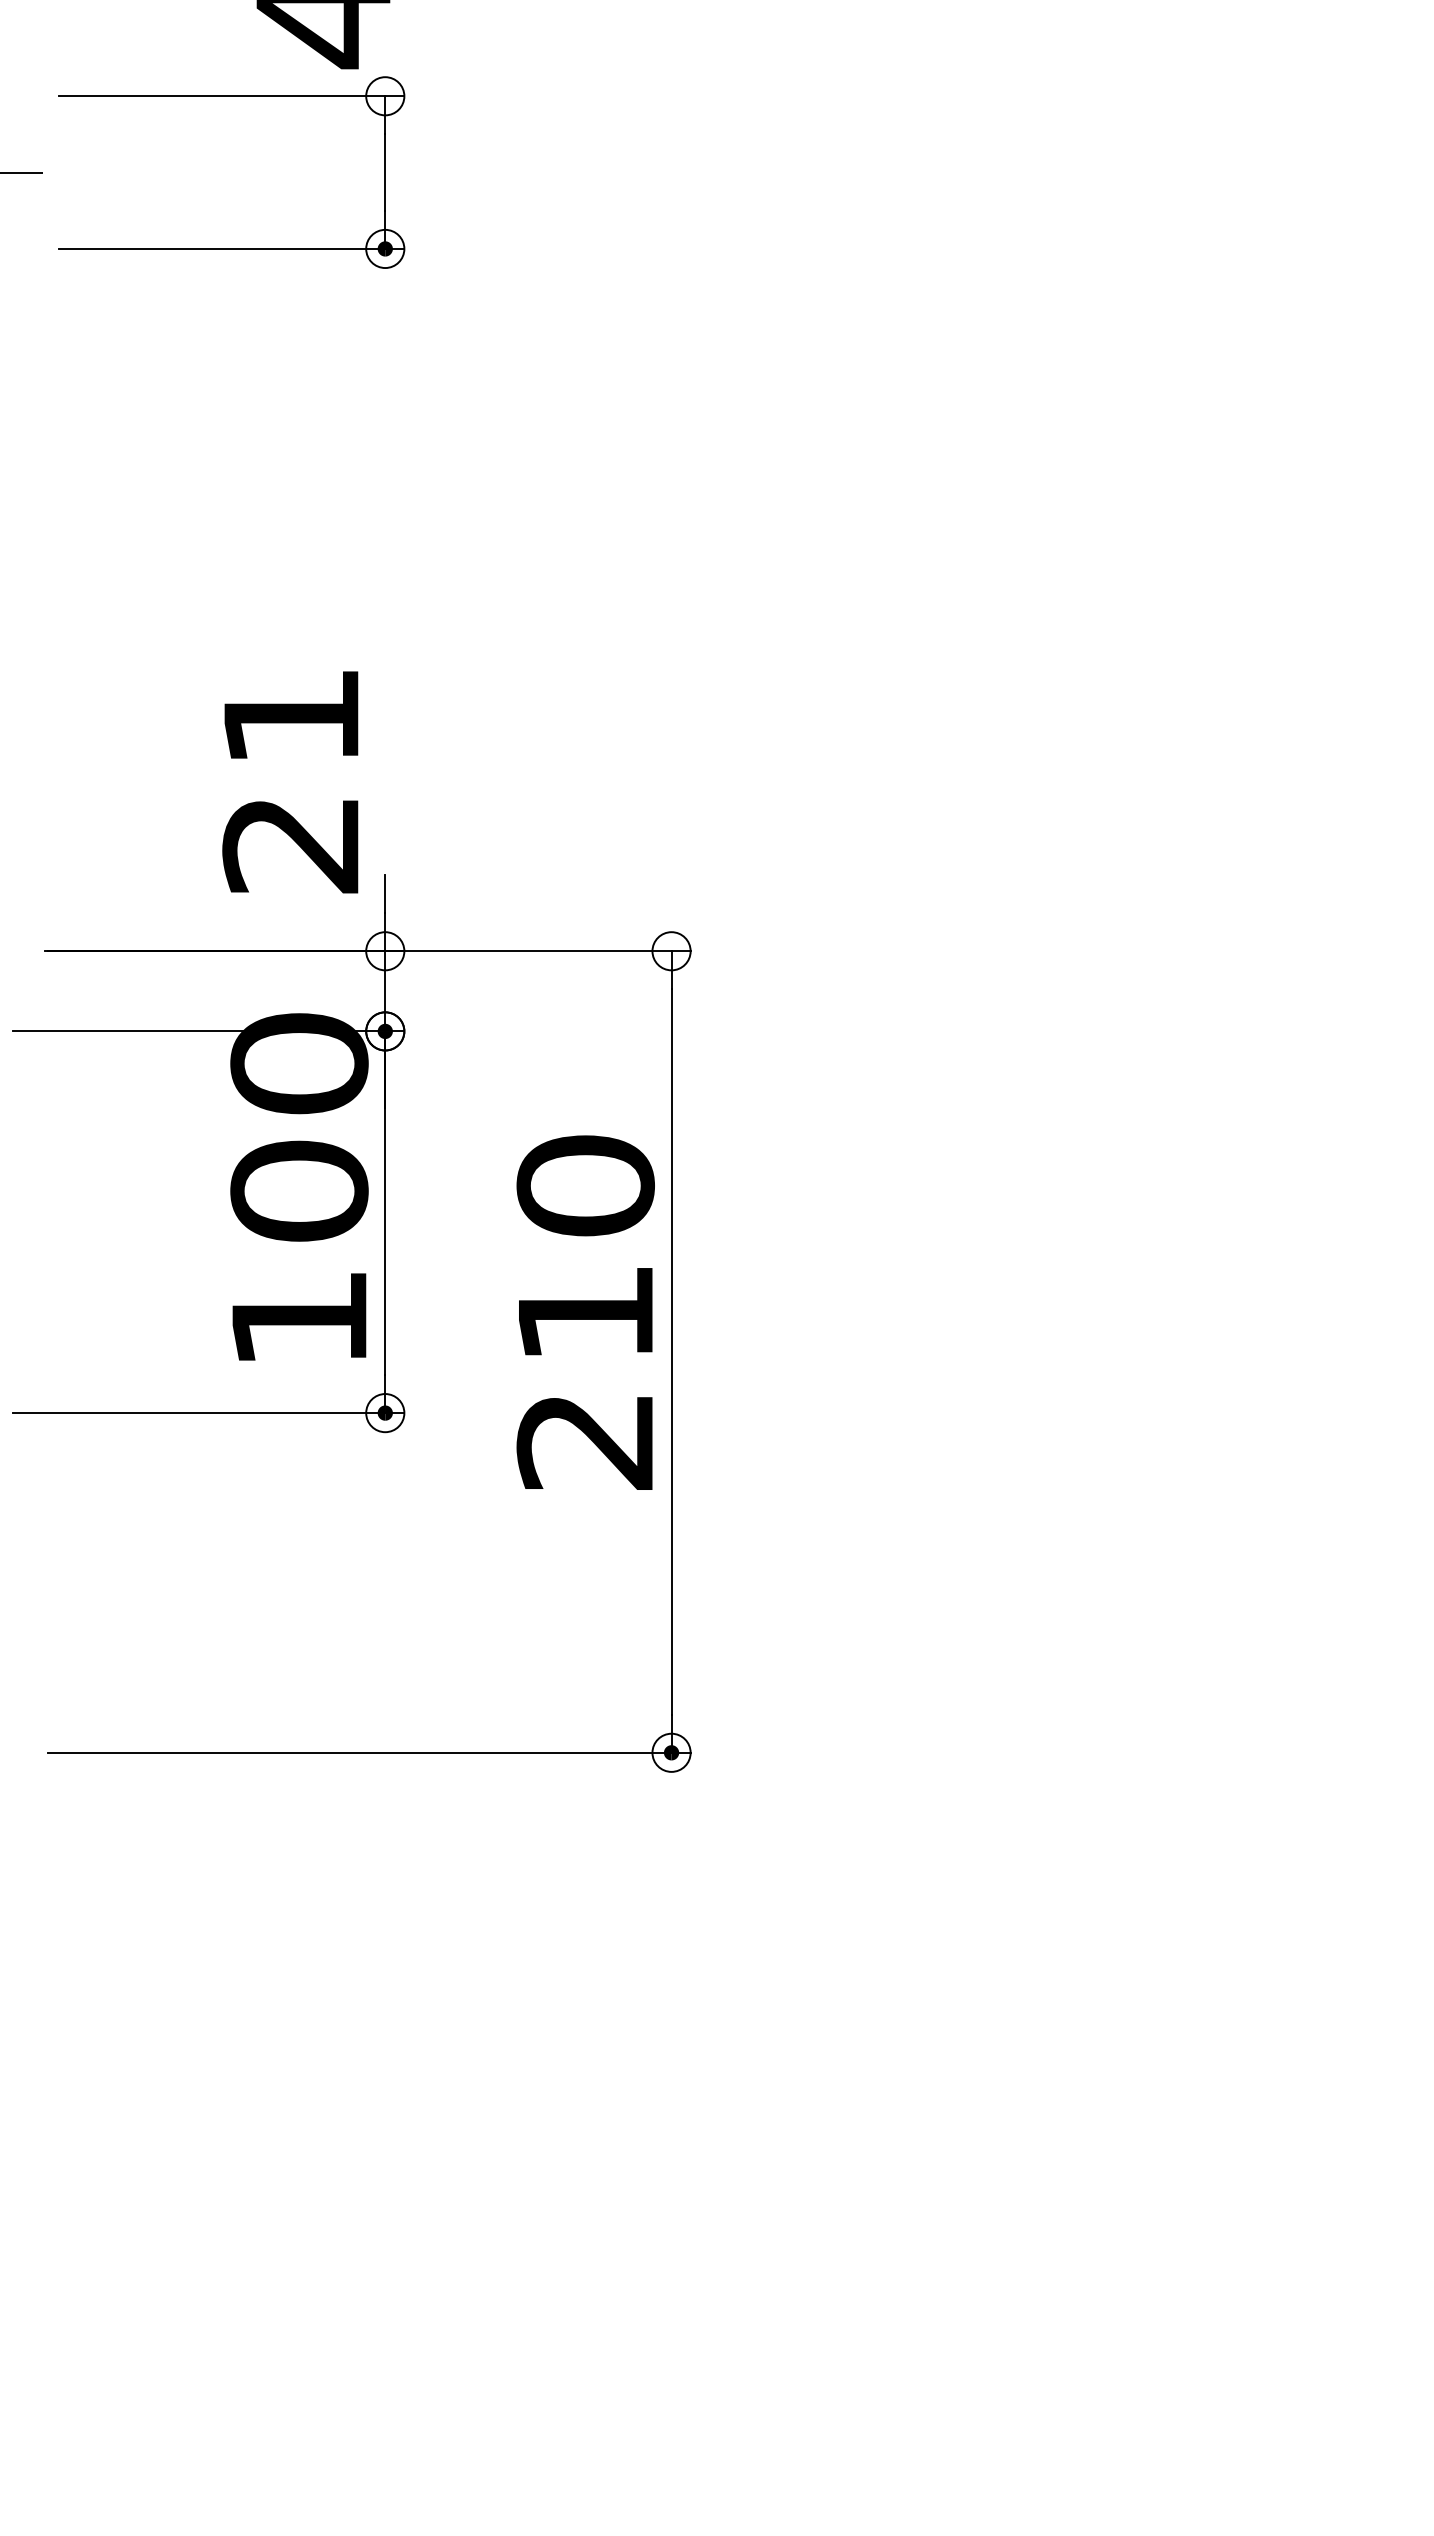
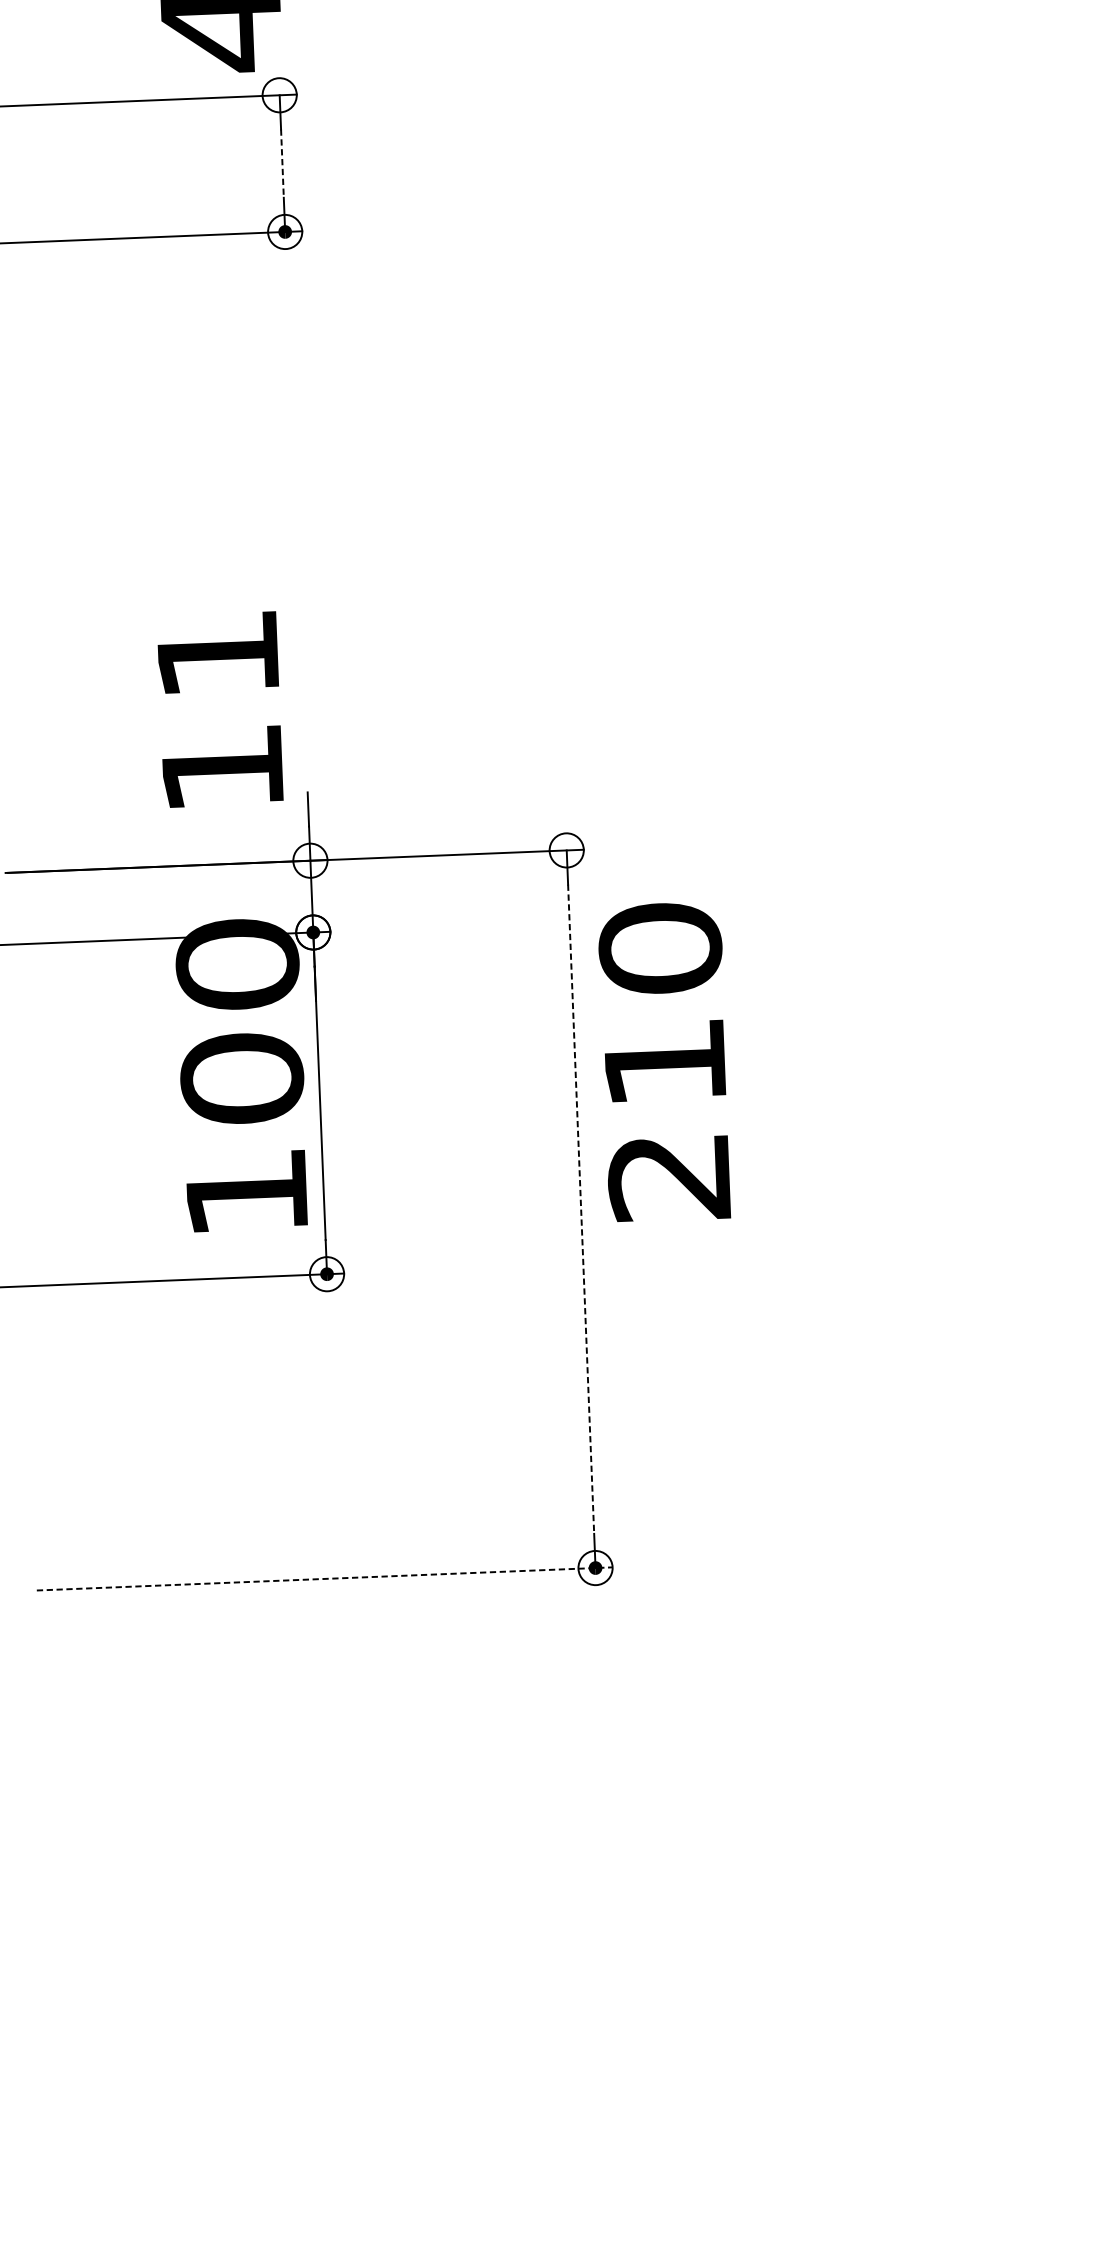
line: (385, 173) -> (282, 164), solid -> dashed
text: (290, 846) -> (221, 770), 21 -> 11
text: (585, 1312) -> (664, 1061), moved
line: (671, 1352) -> (581, 1209), solid -> dashed
line: (369, 1752) -> (325, 1578), solid -> dashed

